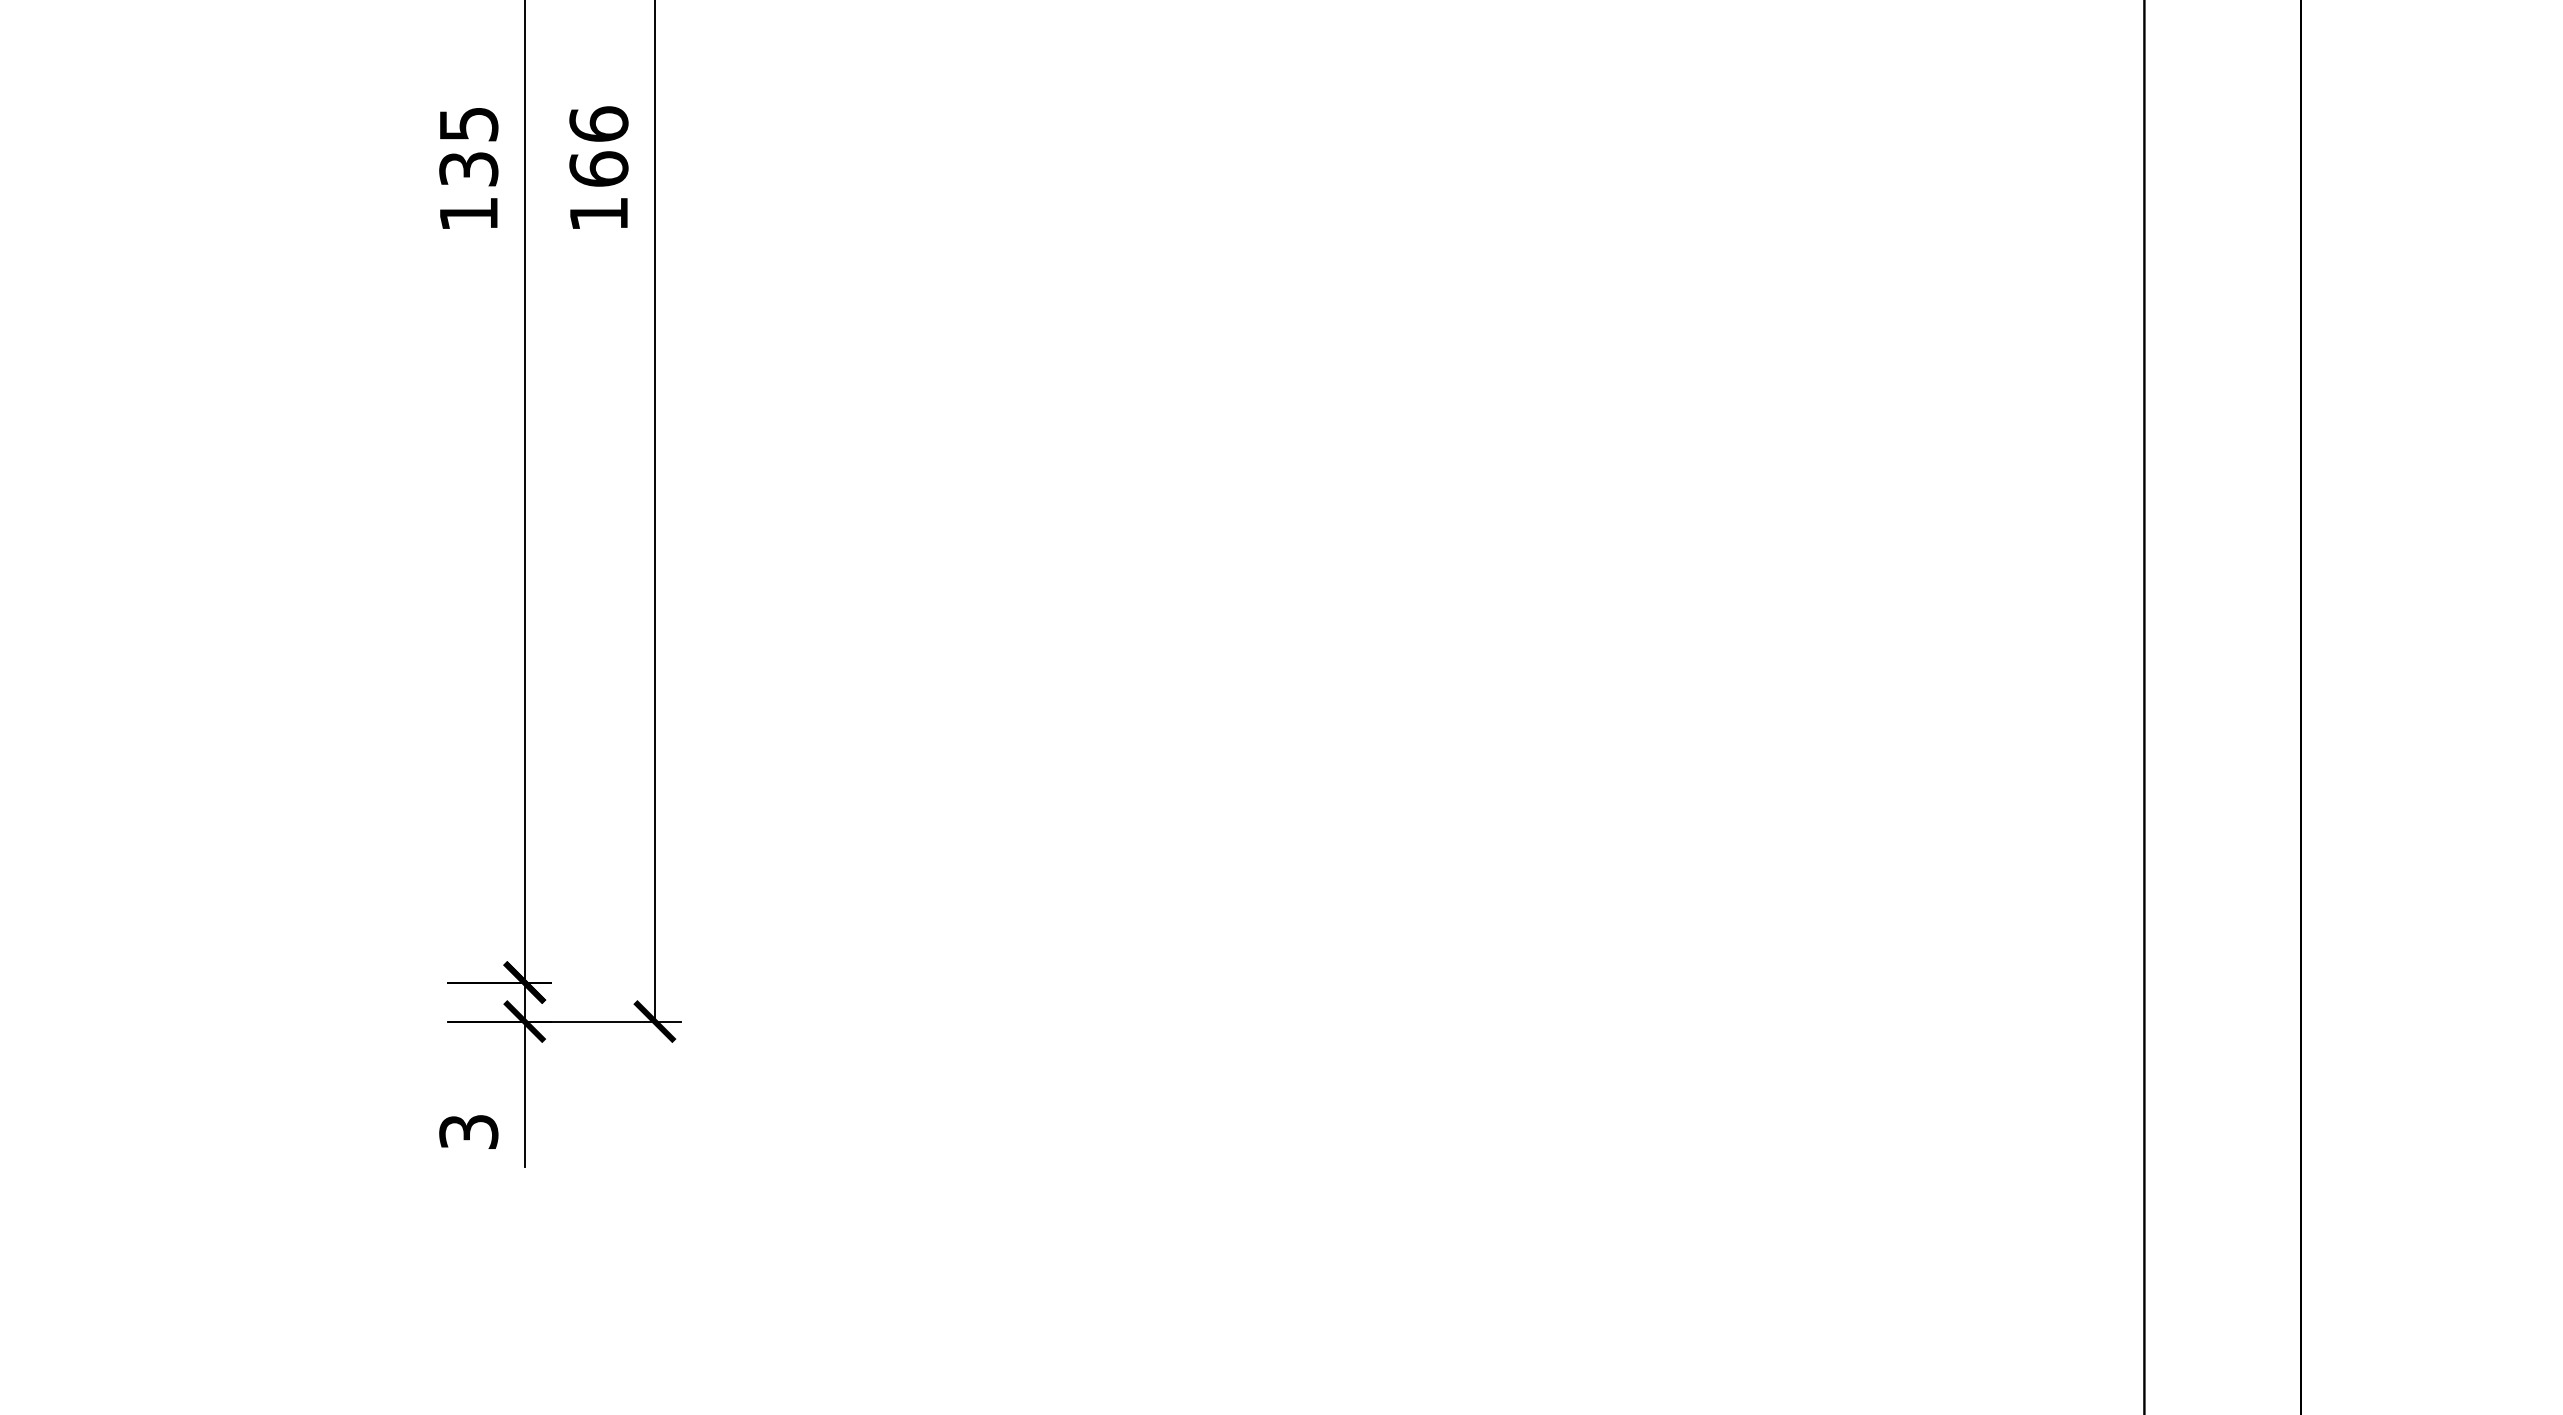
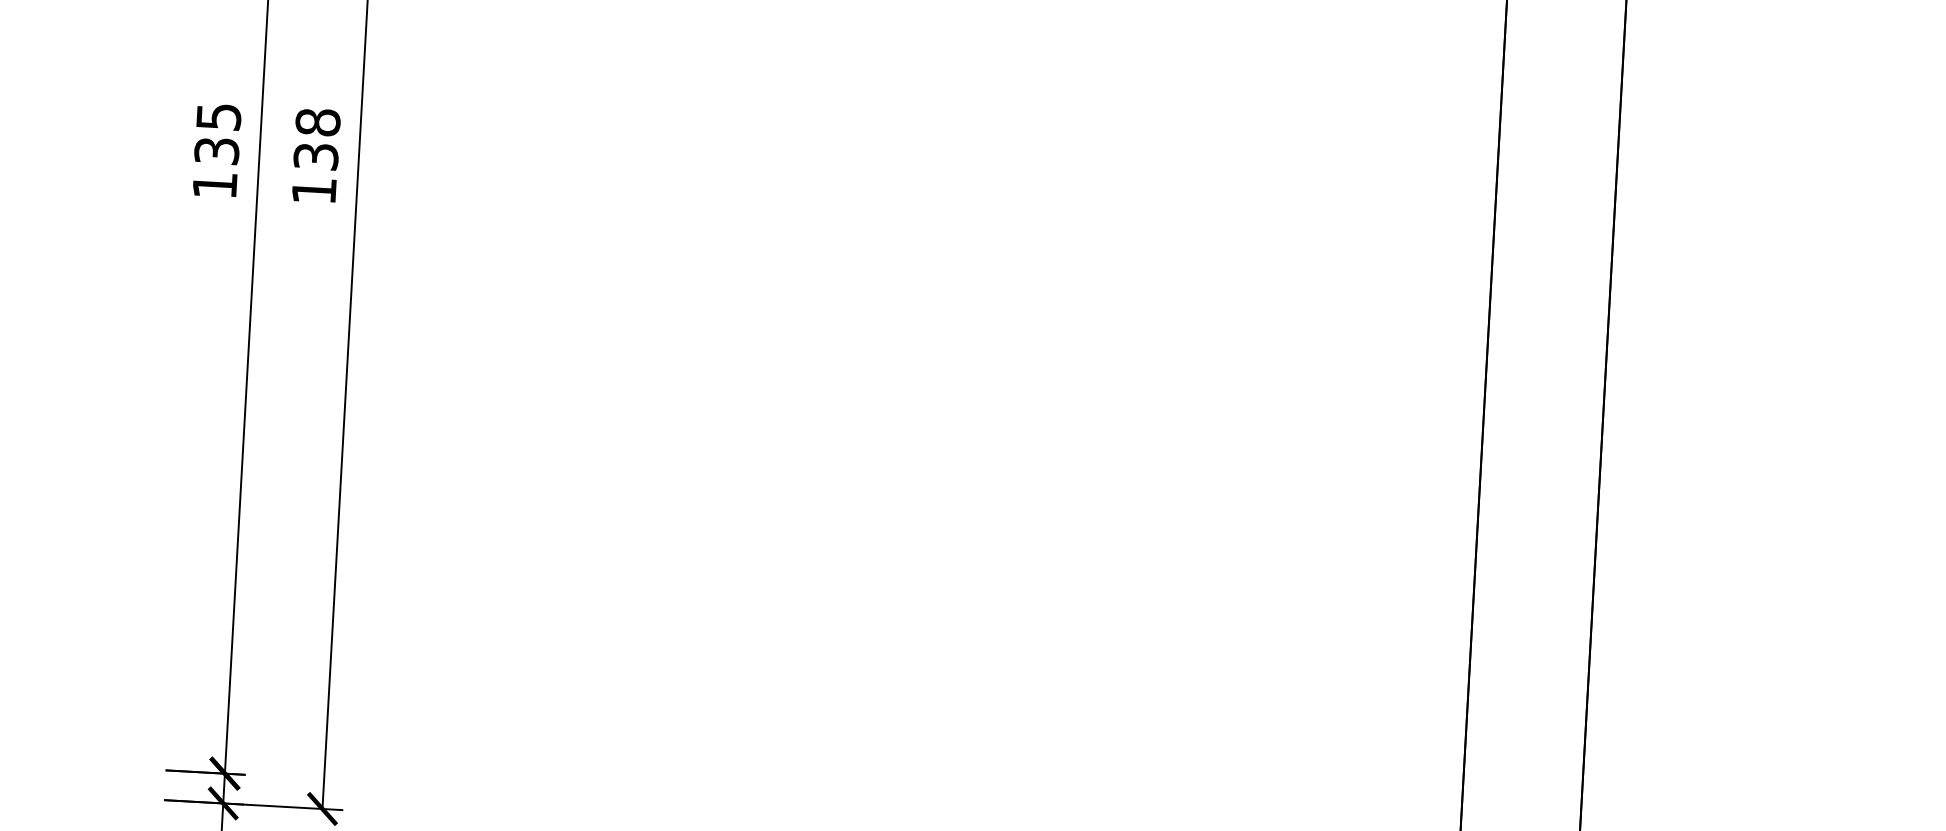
text: (598, 146) -> (316, 139), 166 -> 138

